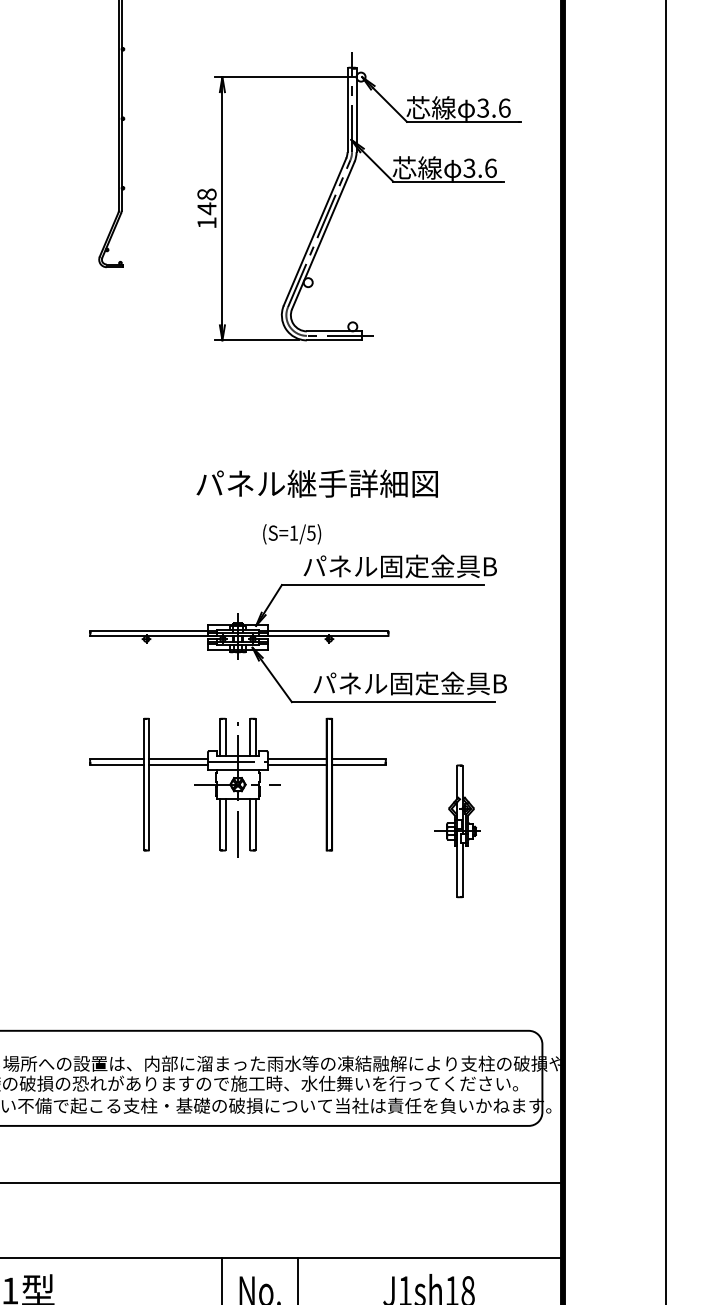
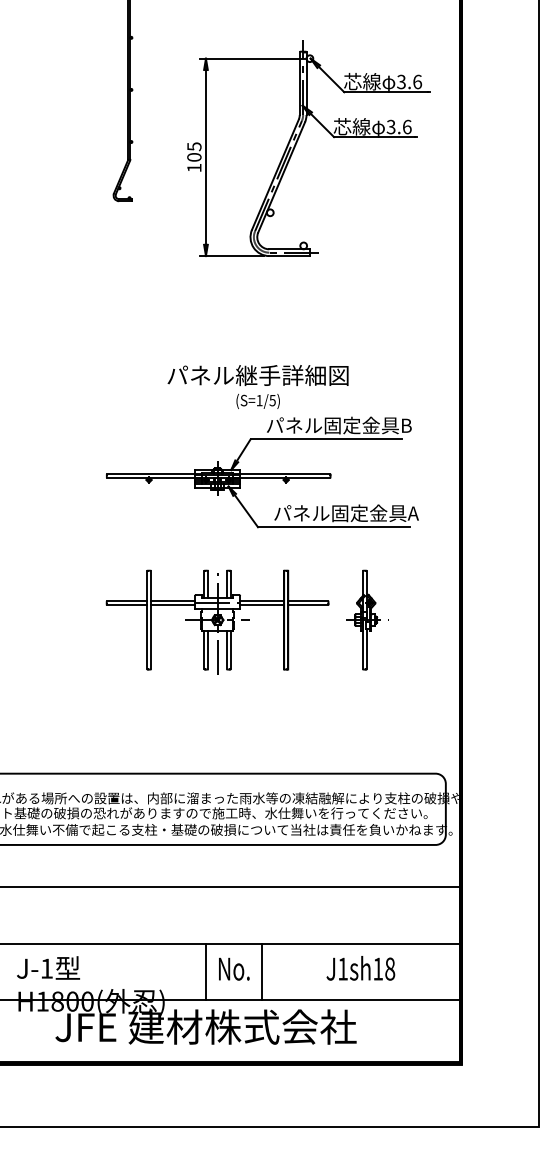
text: (207, 202) -> (194, 152), 148 -> 105
text: (316, 483) -> (257, 375), moved
text: (499, 683) -> (413, 513), パネル固定金具B -> パネル固定金具A
part: (237, 786) -> (217, 621), moved
part: (463, 830) -> (367, 619), moved

